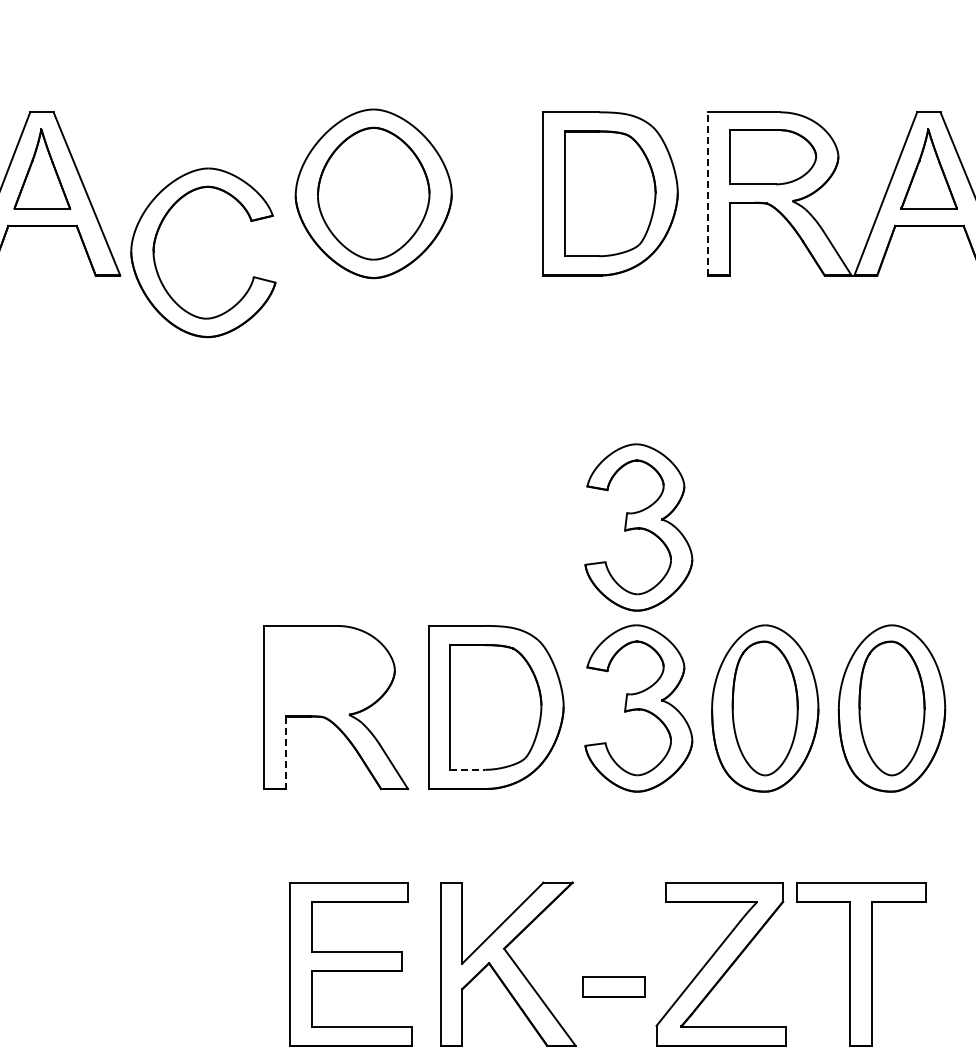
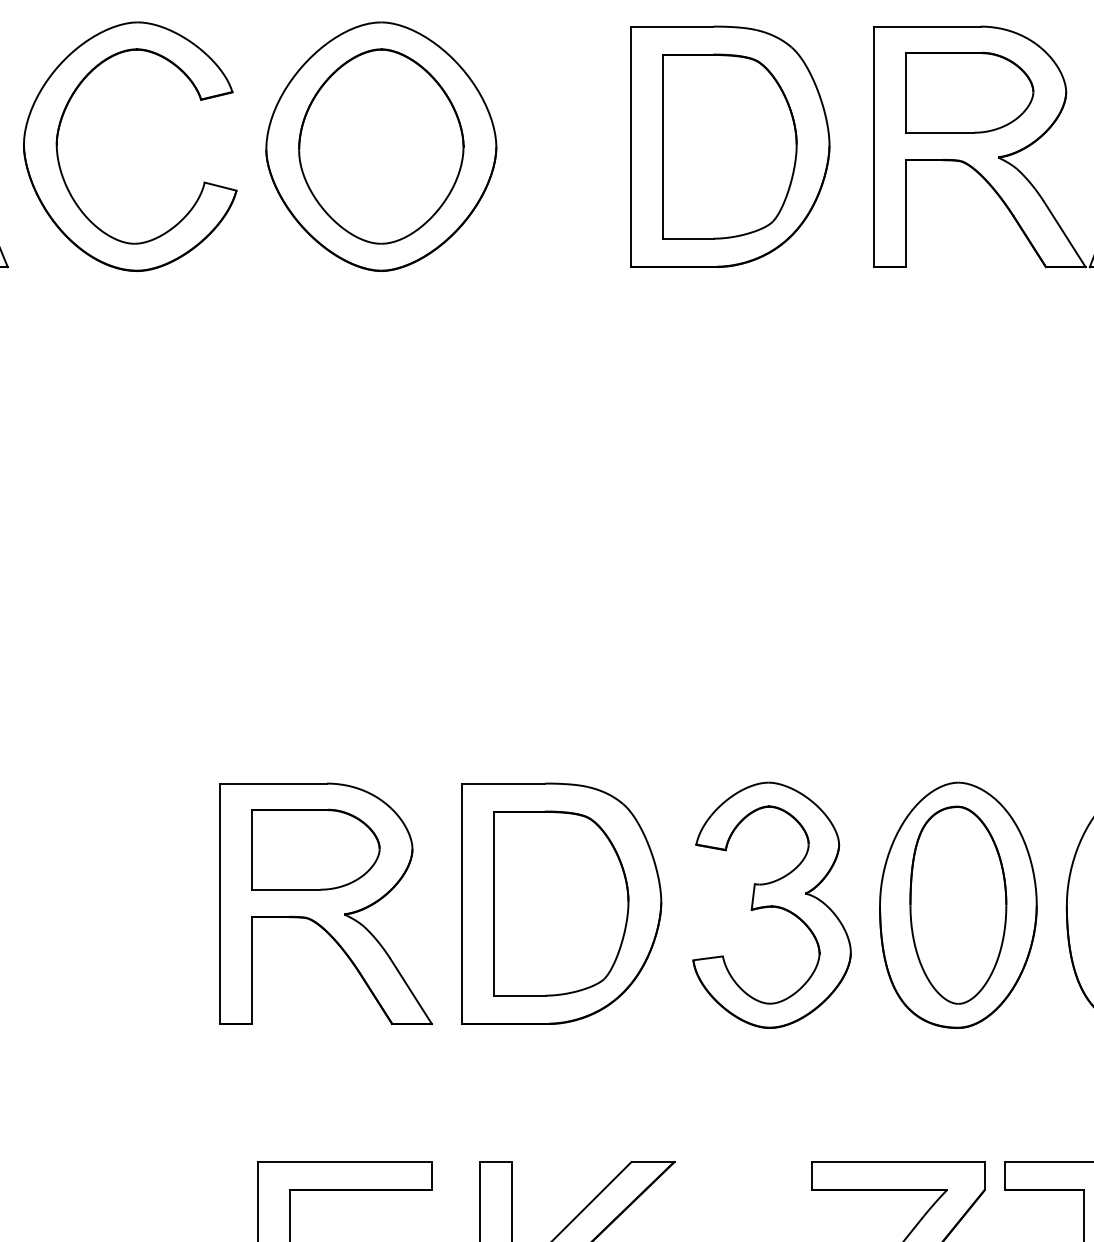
line: (707, 193) -> (873, 146), dashed -> solid
part: (155, 244) -> (59, 134), moved
part: (638, 527) -> (771, 638), removed
part: (329, 670) -> (316, 849), added
line: (286, 753) -> (252, 971), dashed -> solid
line: (468, 769) -> (521, 995), dashed -> solid

